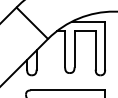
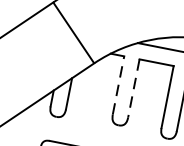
line: (65, 48) -> (119, 84), solid -> dashed
line: (74, 49) -> (133, 88), solid -> dashed

